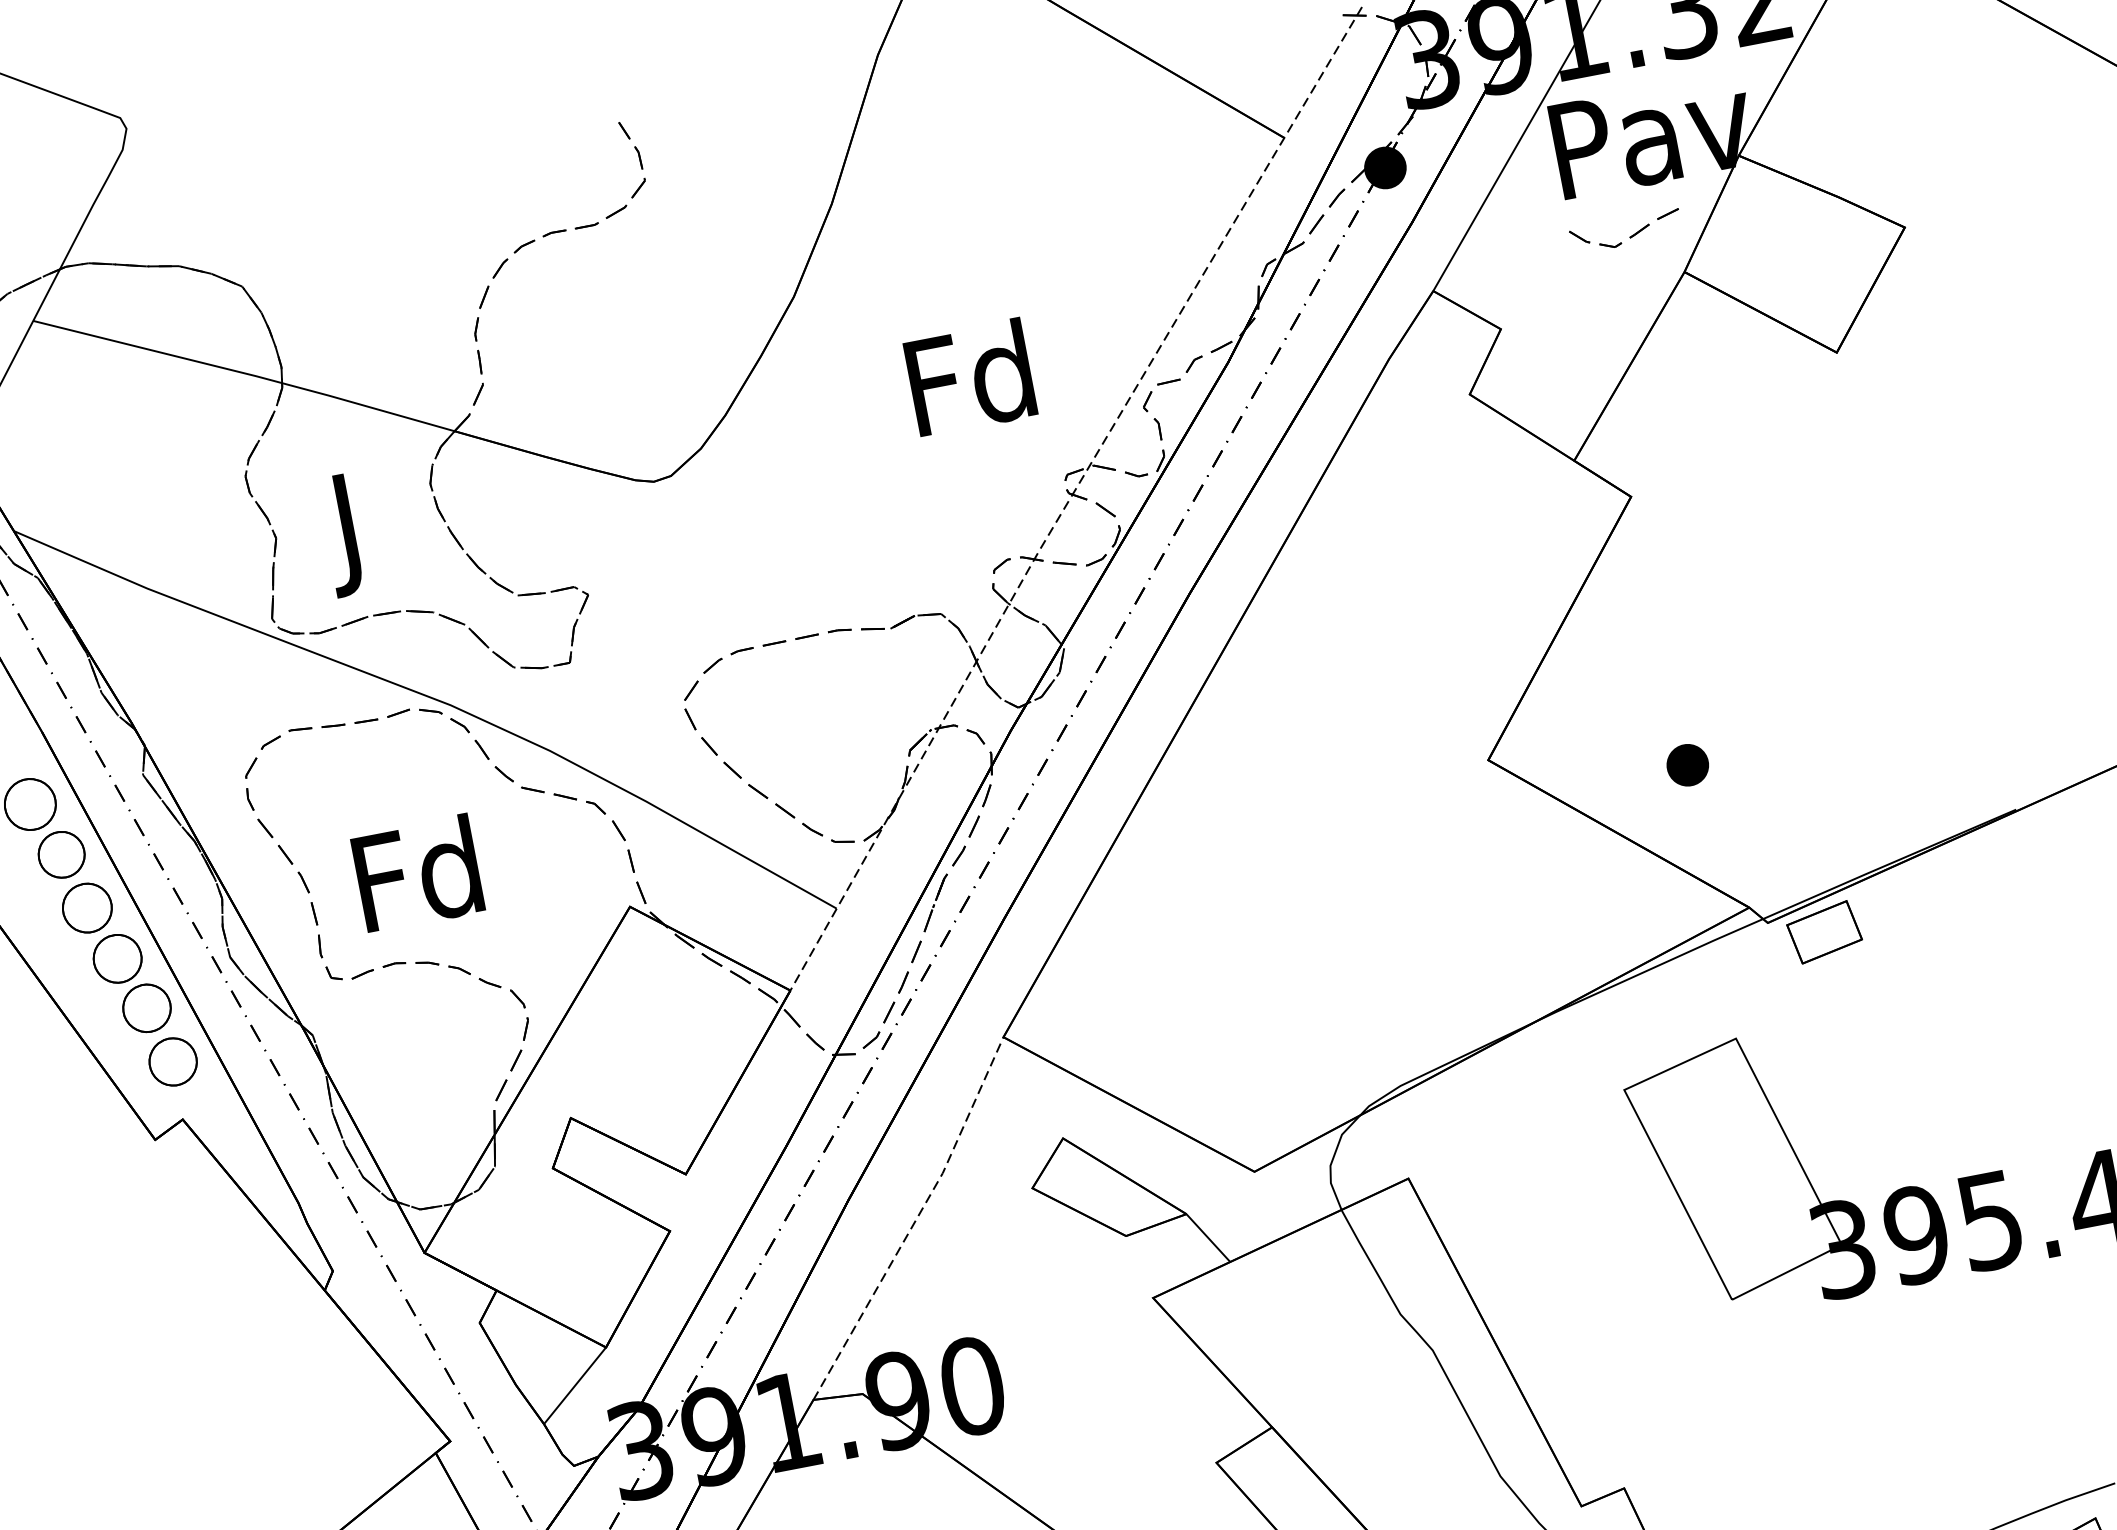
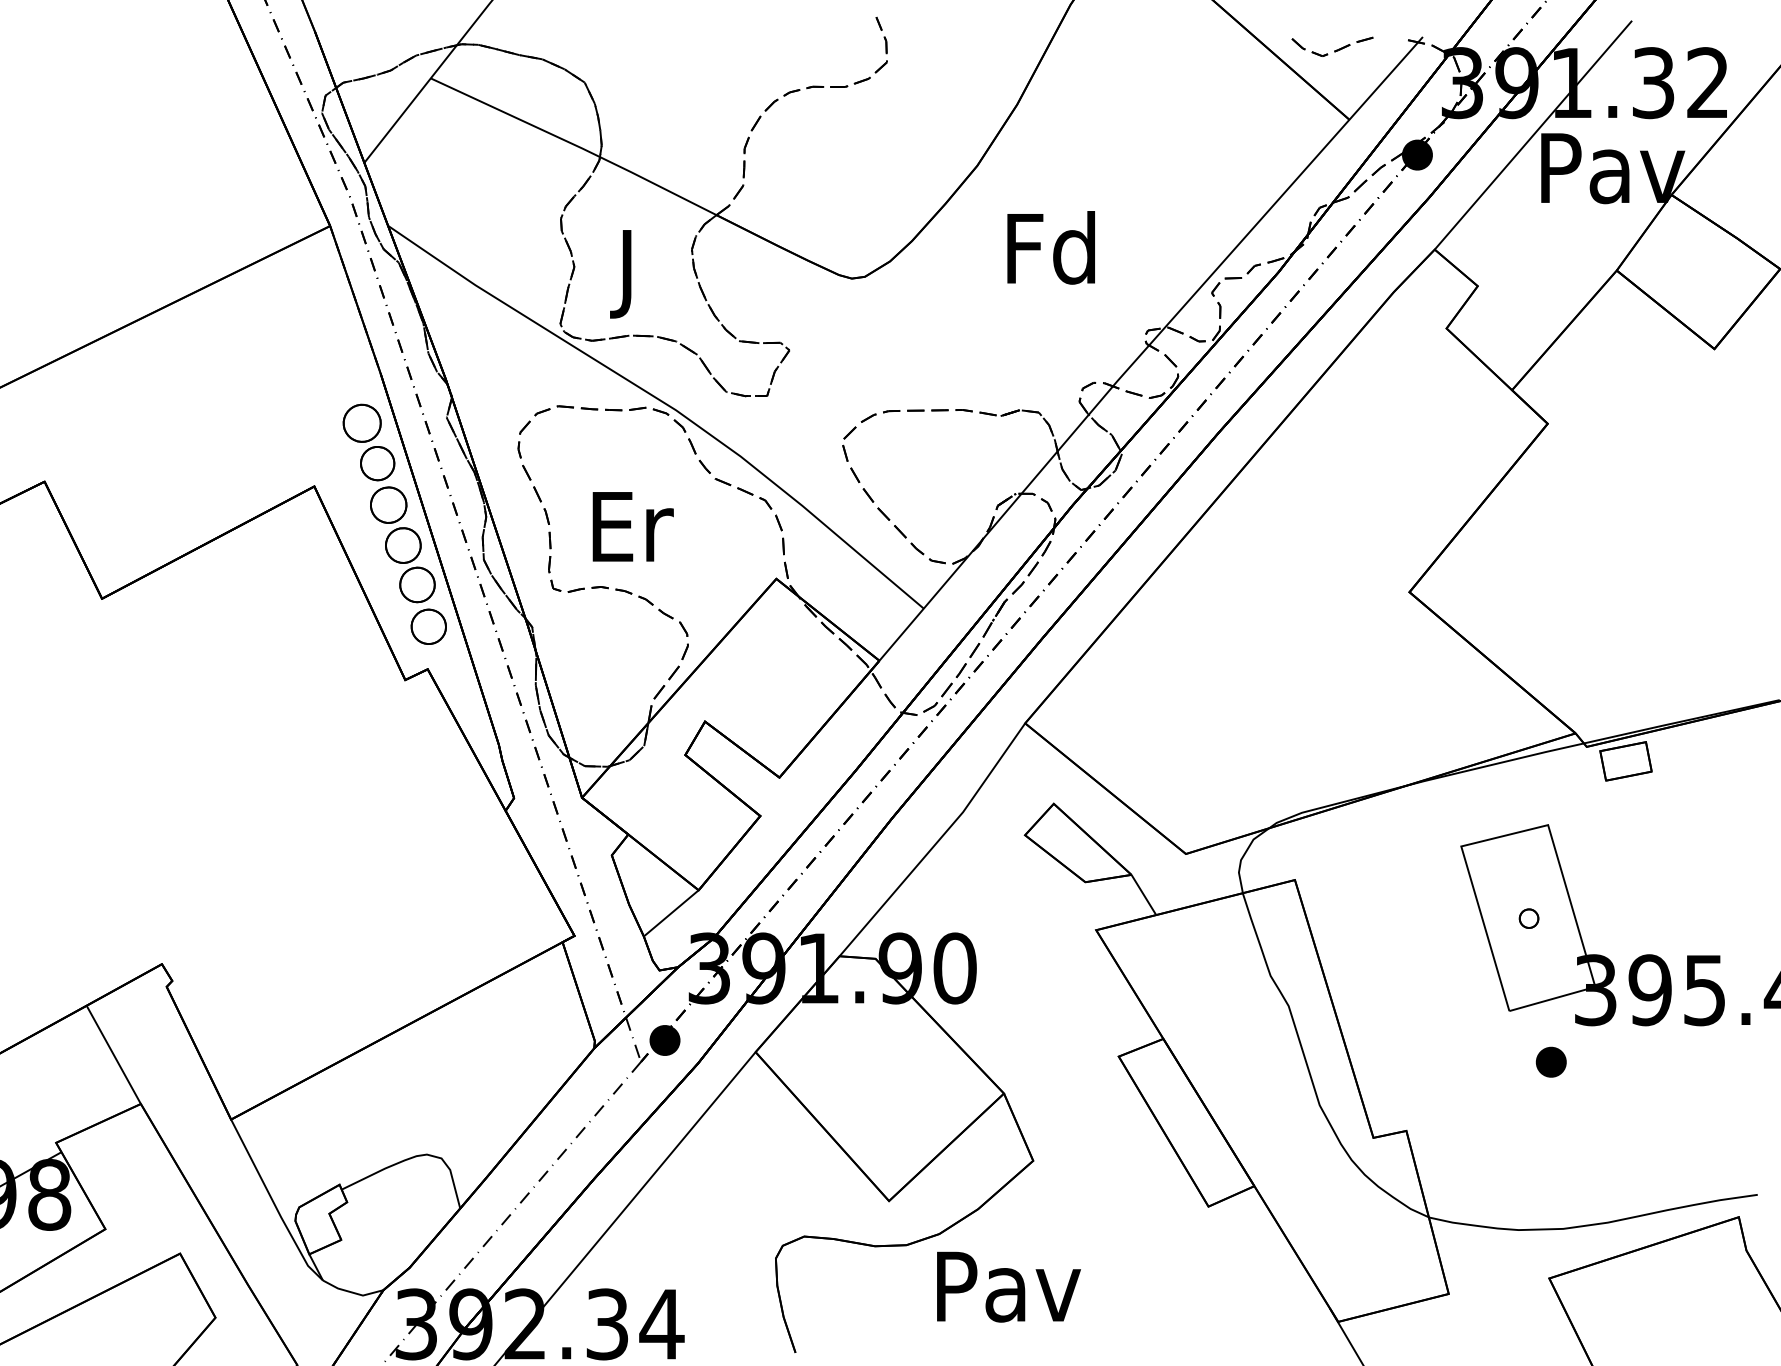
part: (1625, 231) -> (1332, 46), moved
text: (969, 377) -> (1050, 247), moved
line: (1070, 496) -> (1147, 346), dashed -> solid
part: (1686, 764) -> (1550, 1061), moved
text: (417, 872) -> (629, 525), Fd -> Er
part: (1733, 1169) -> (1528, 918), added
line: (916, 1220) -> (937, 842), dashed -> solid

